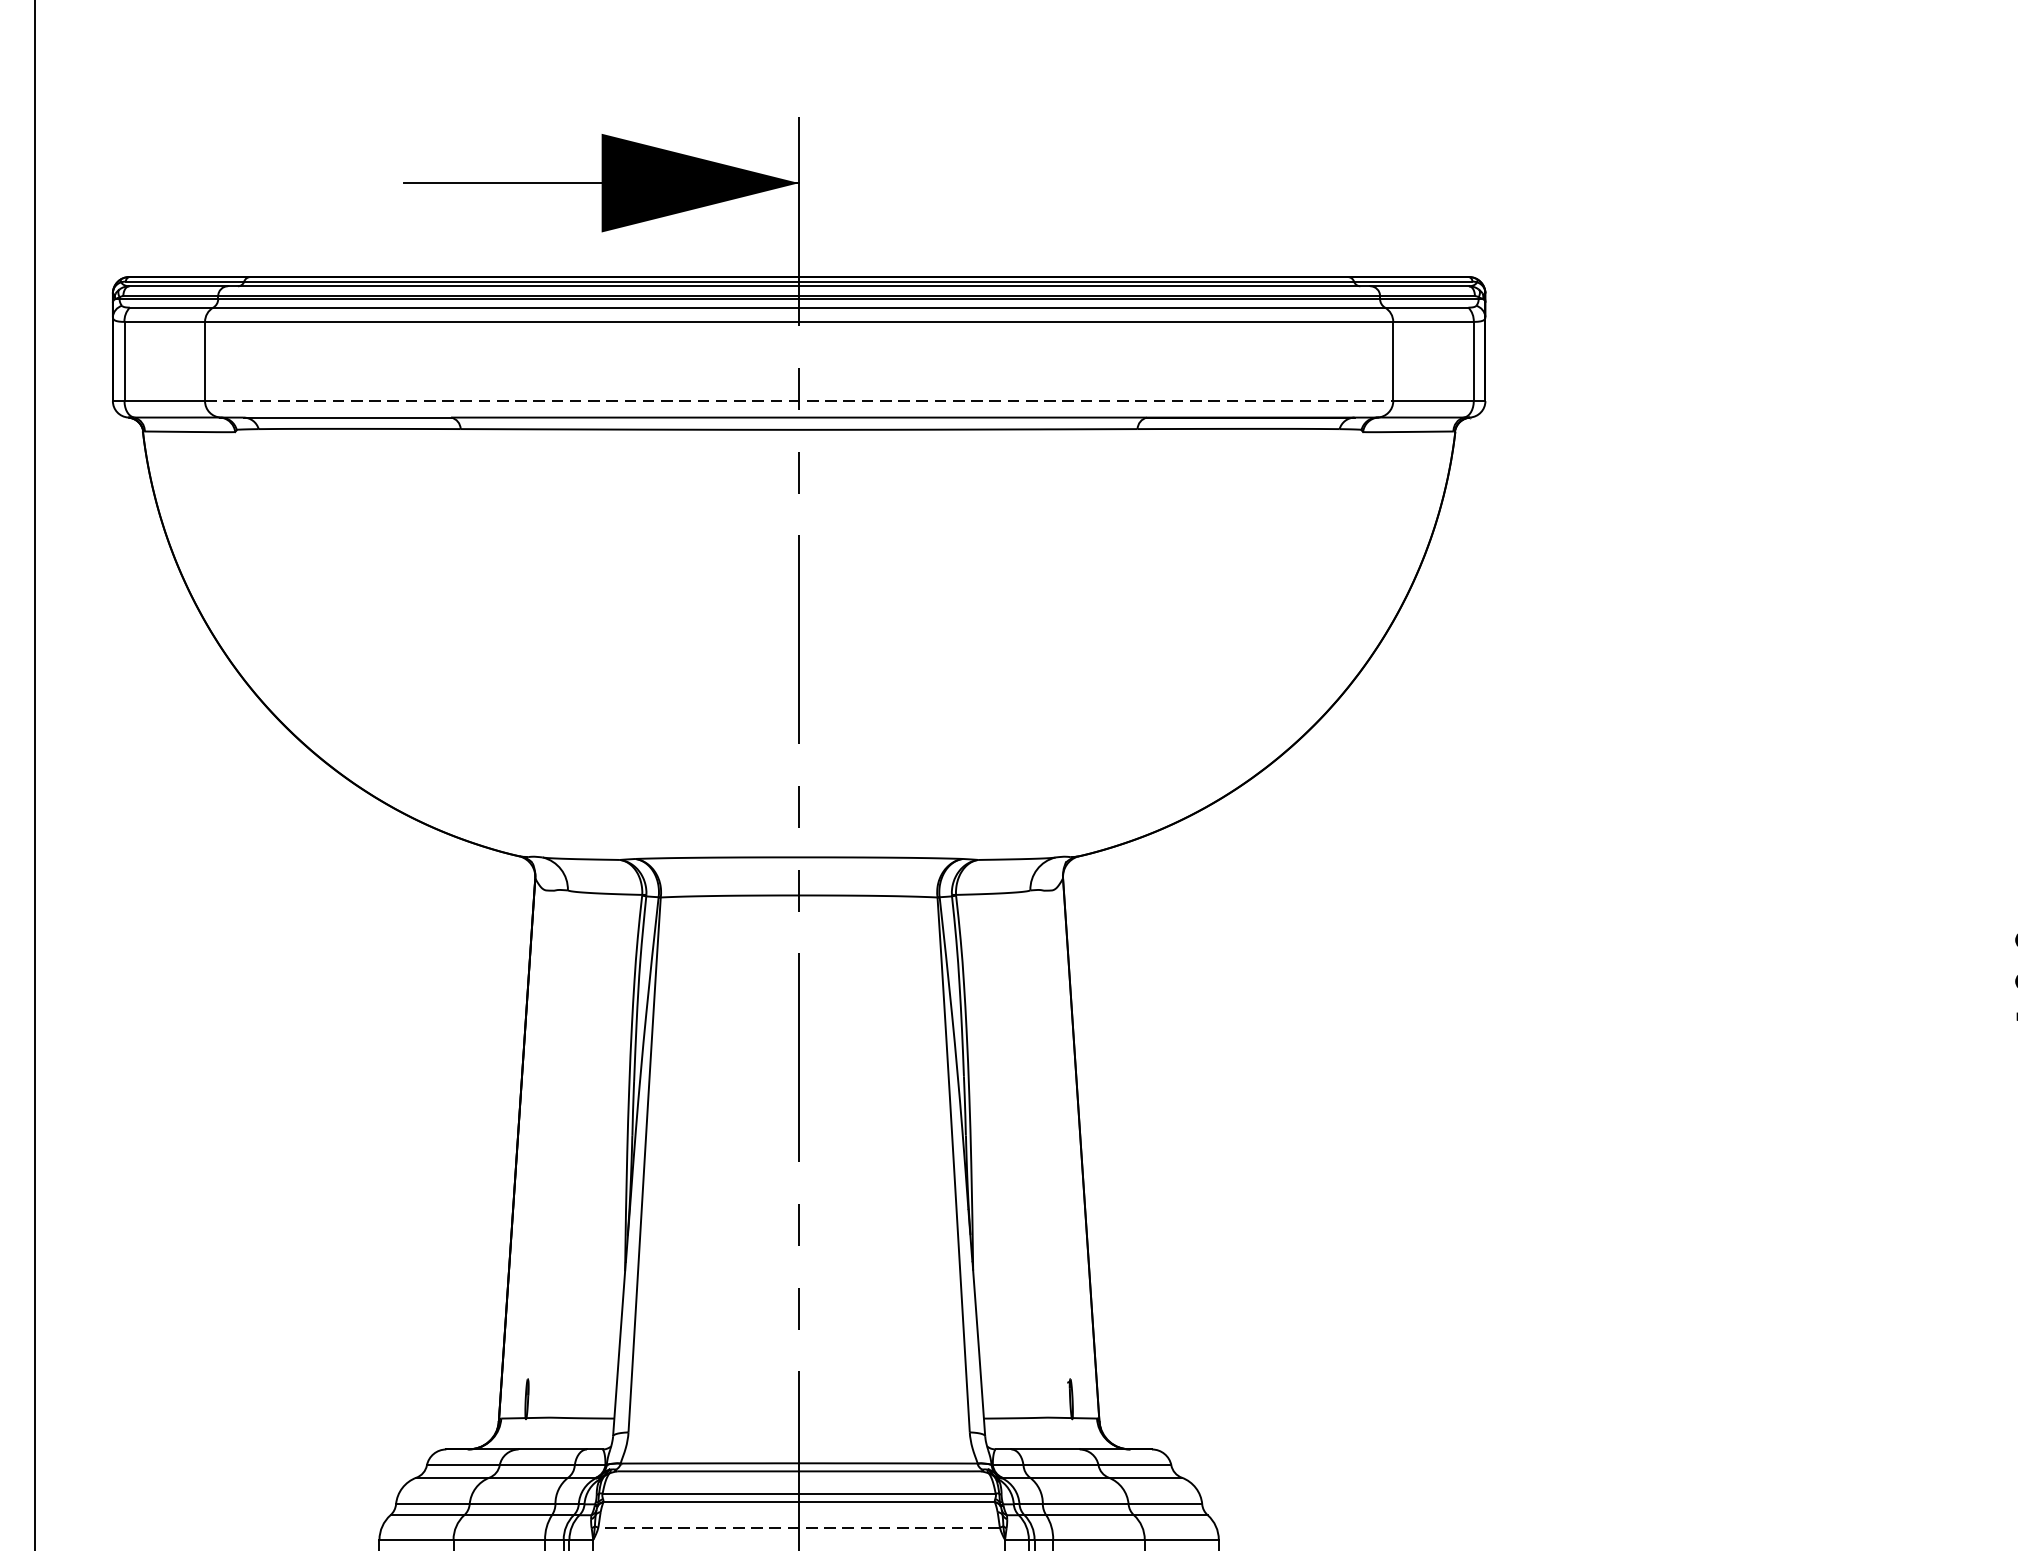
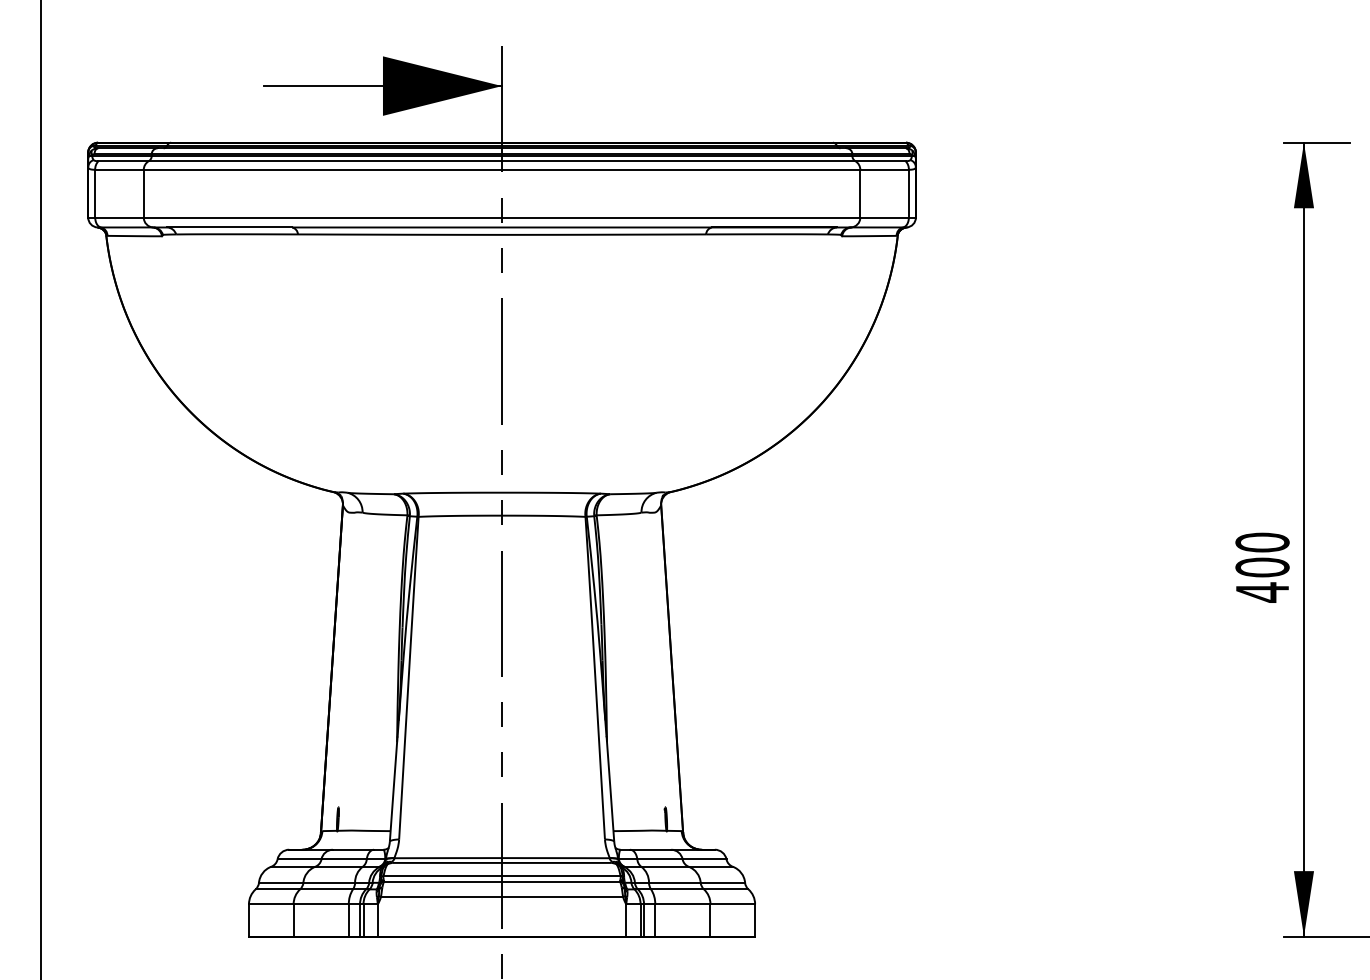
line: (799, 401) -> (502, 217), dashed -> solid
line: (798, 1527) -> (501, 896), dashed -> solid

